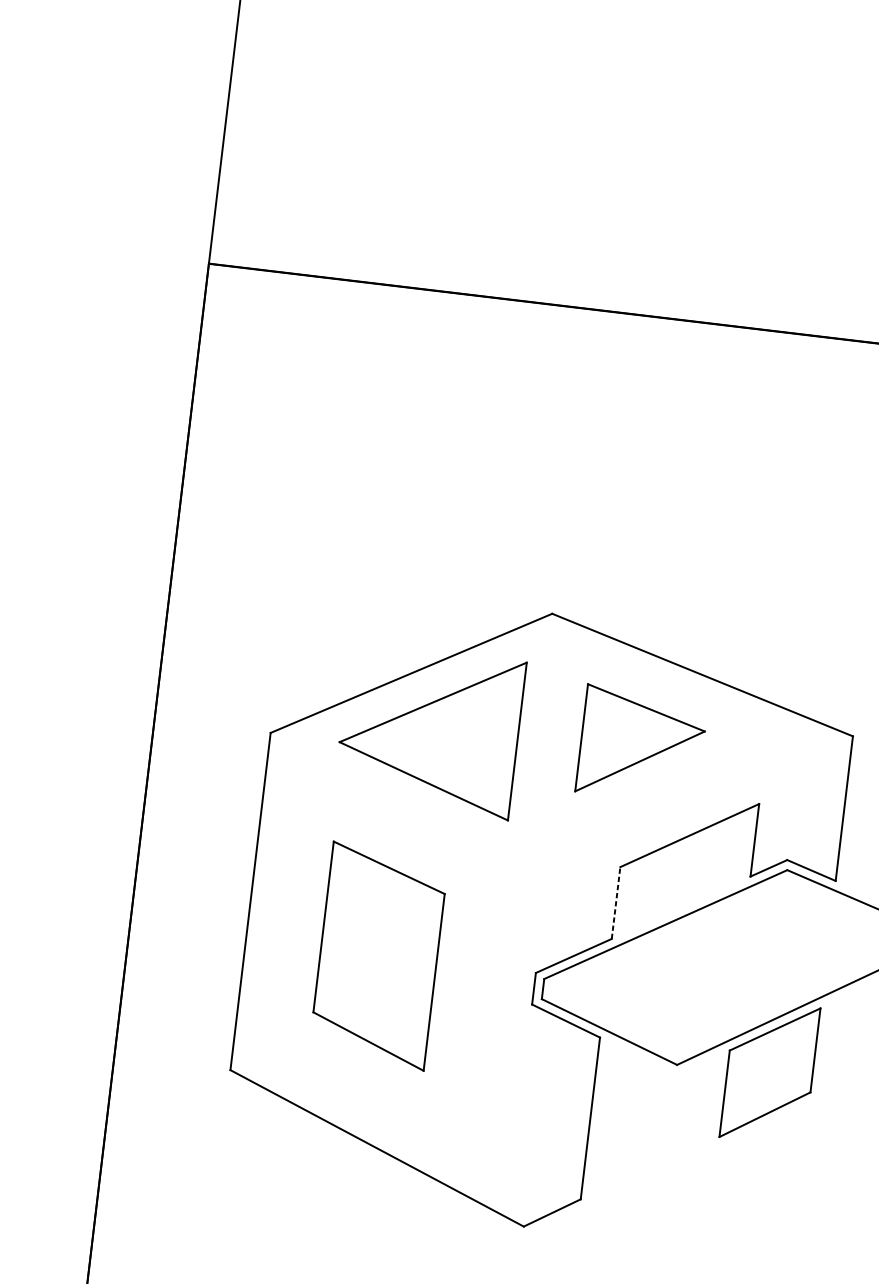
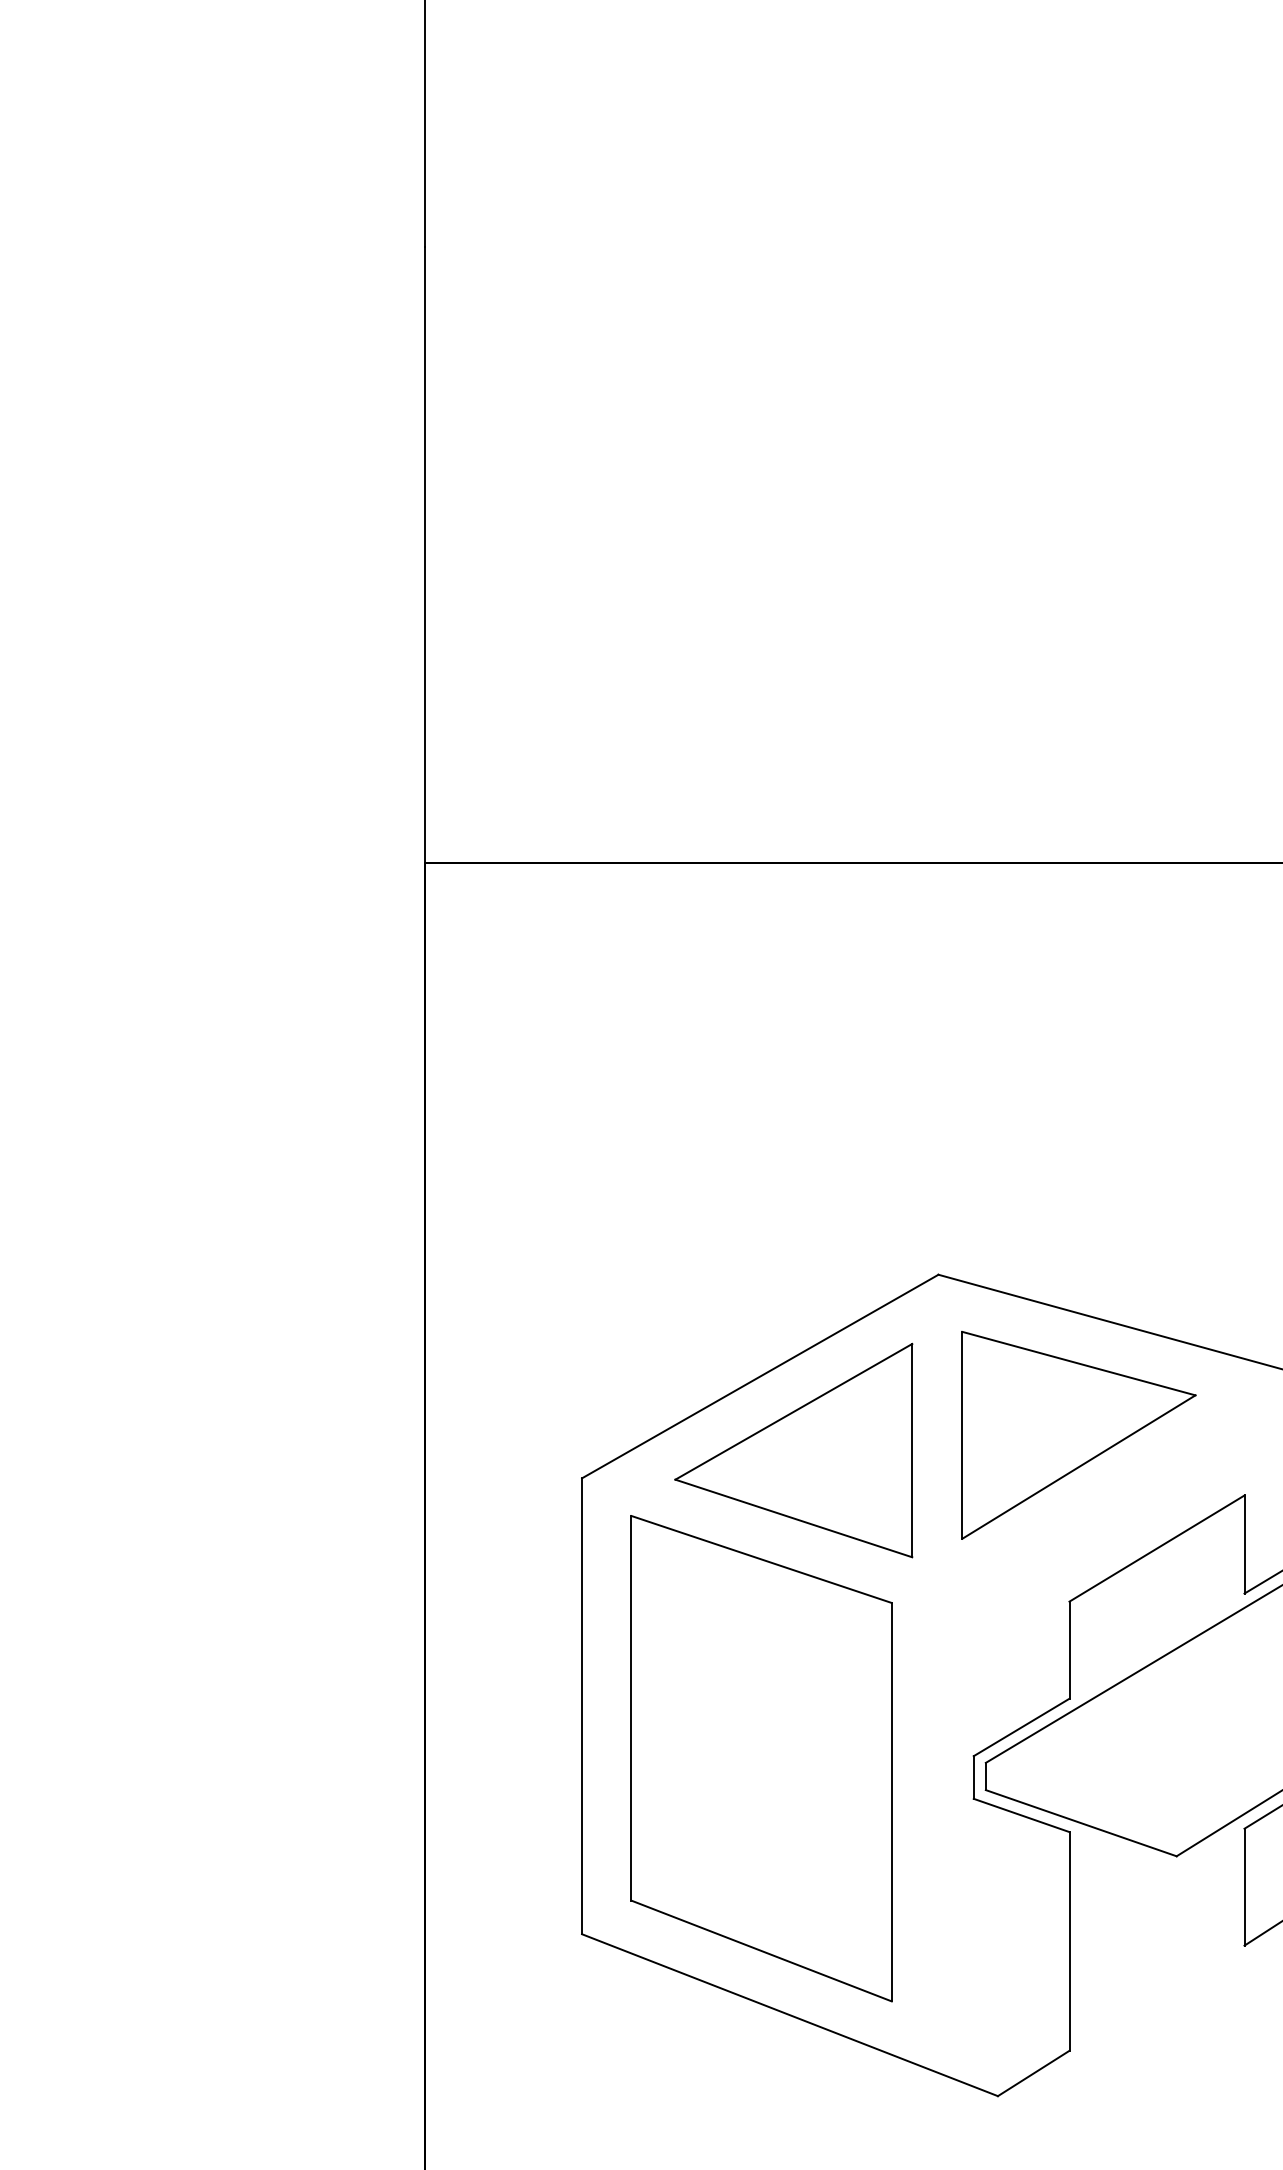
part: (641, 745) -> (1078, 1435), size x1.43
line: (616, 903) -> (1069, 1650), dashed -> solid
part: (378, 955) -> (761, 1758), size x1.67

